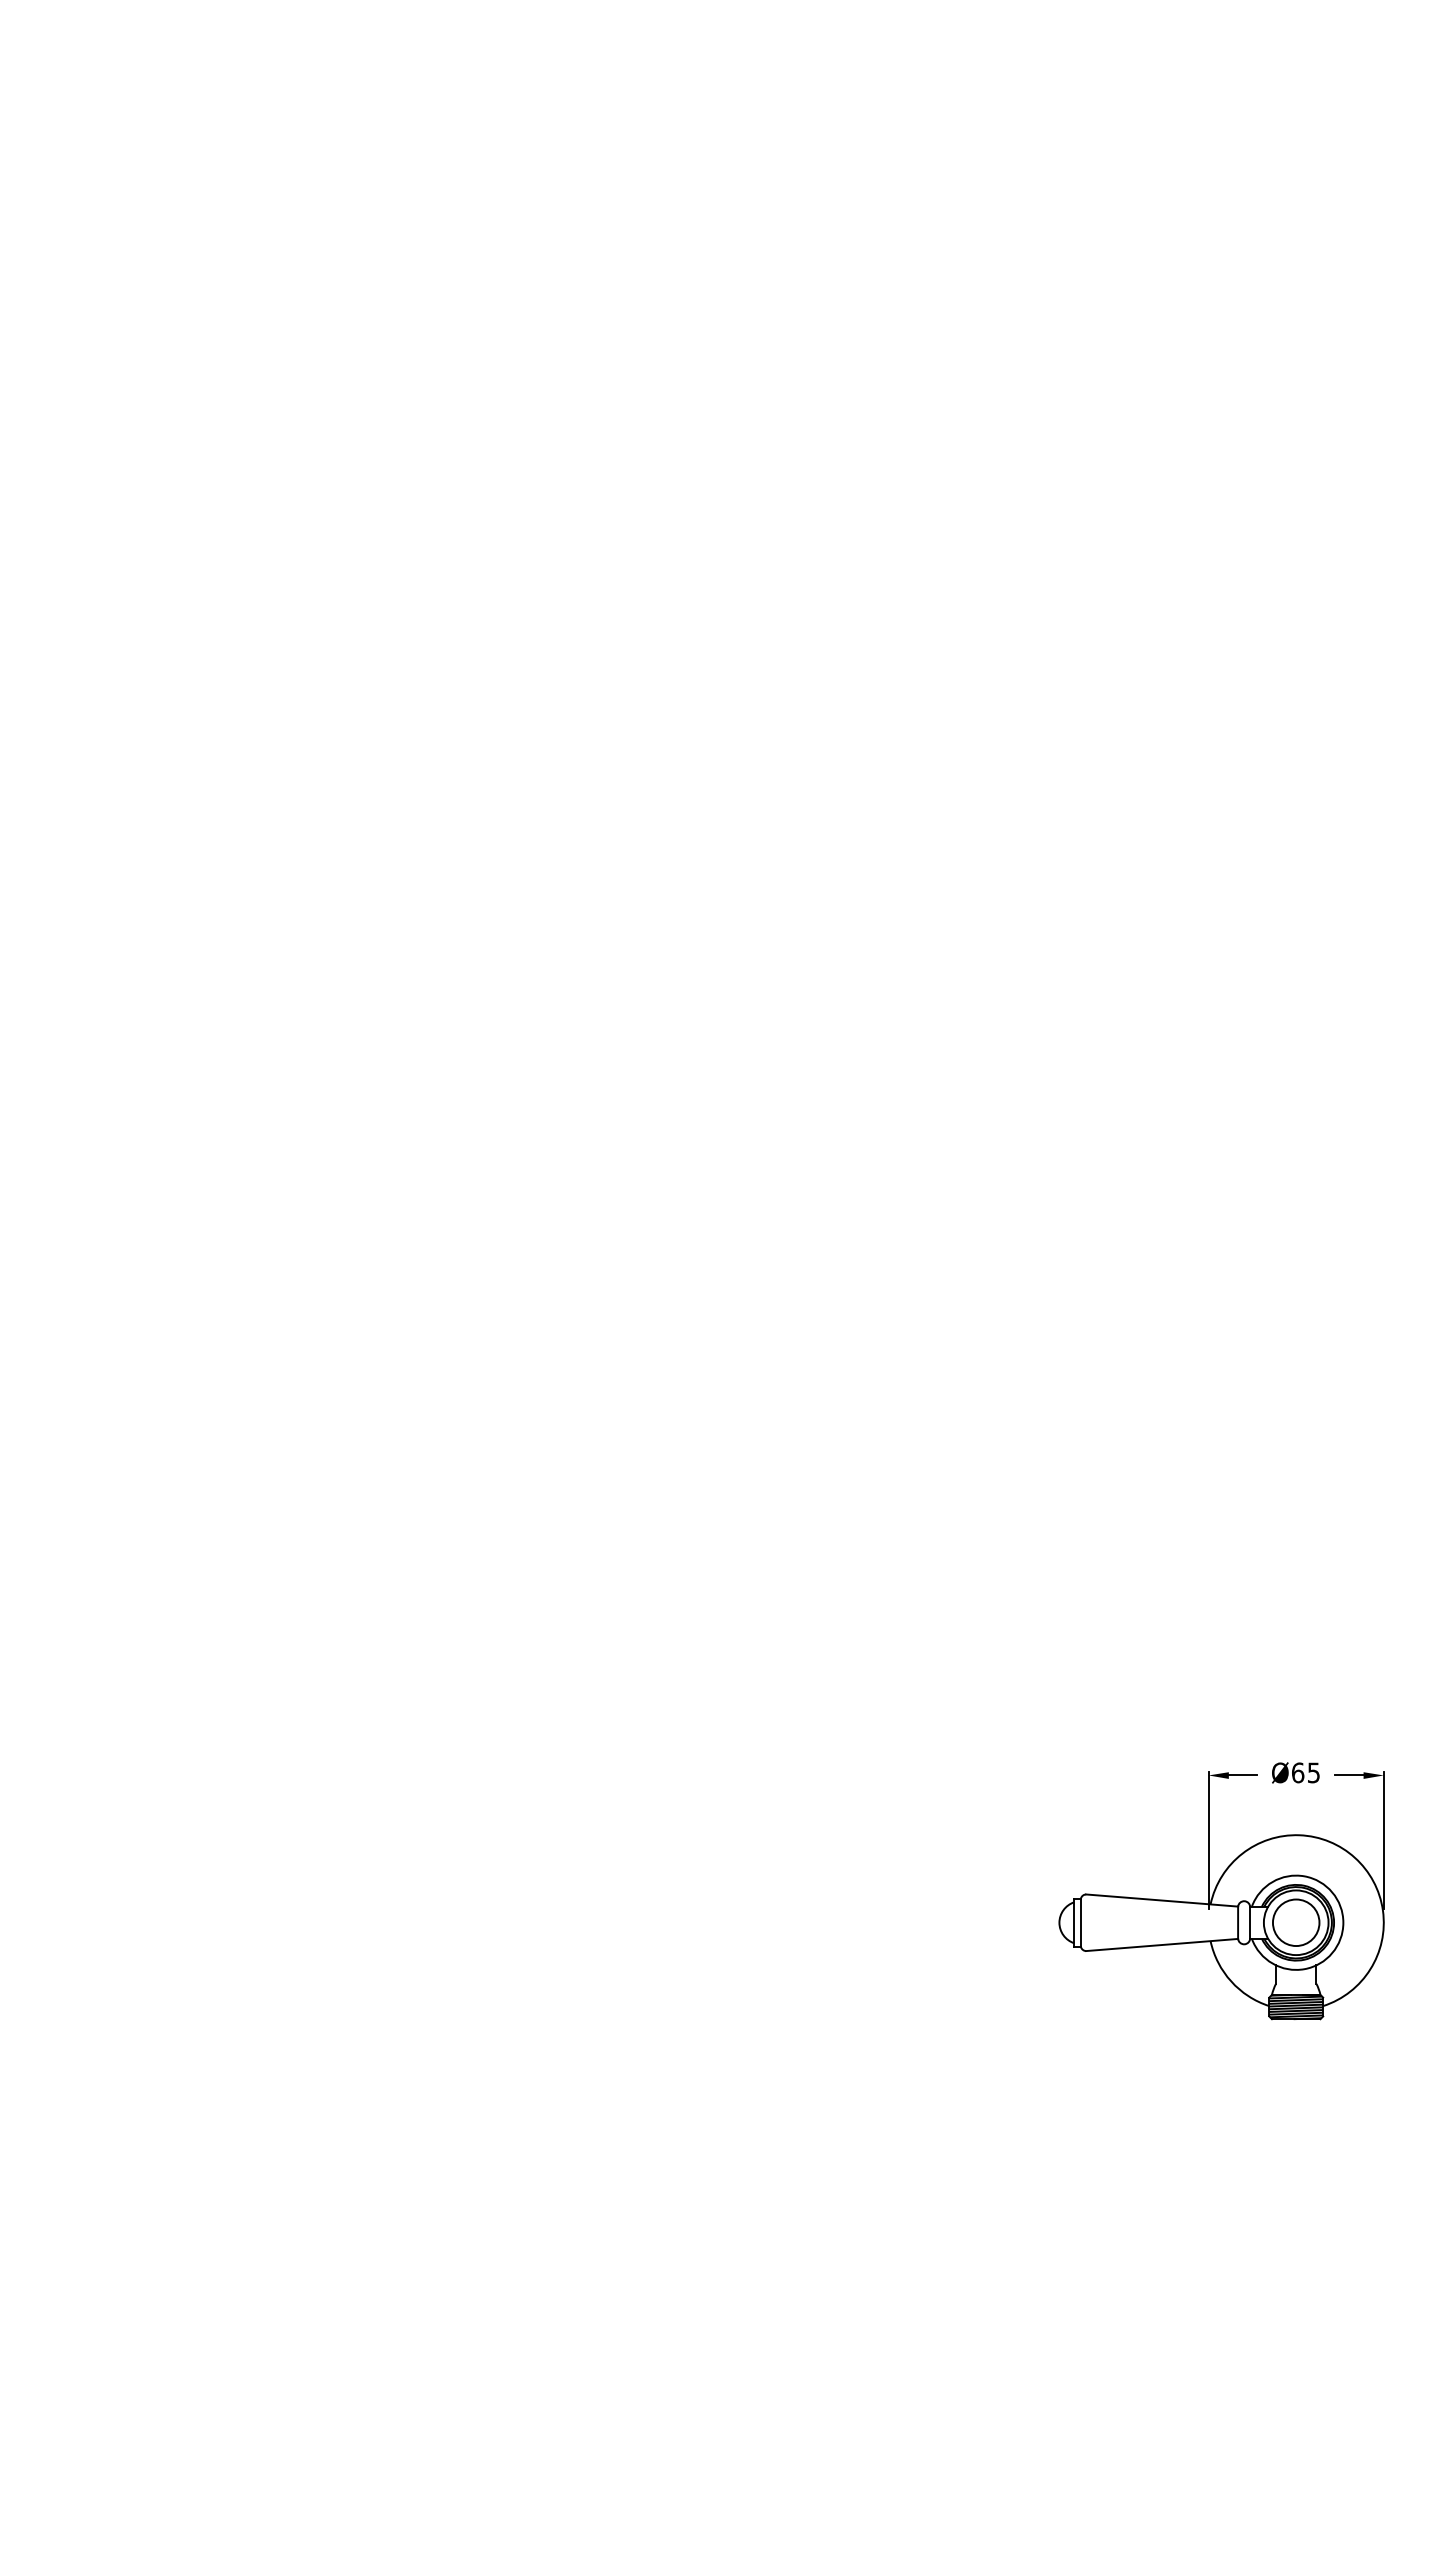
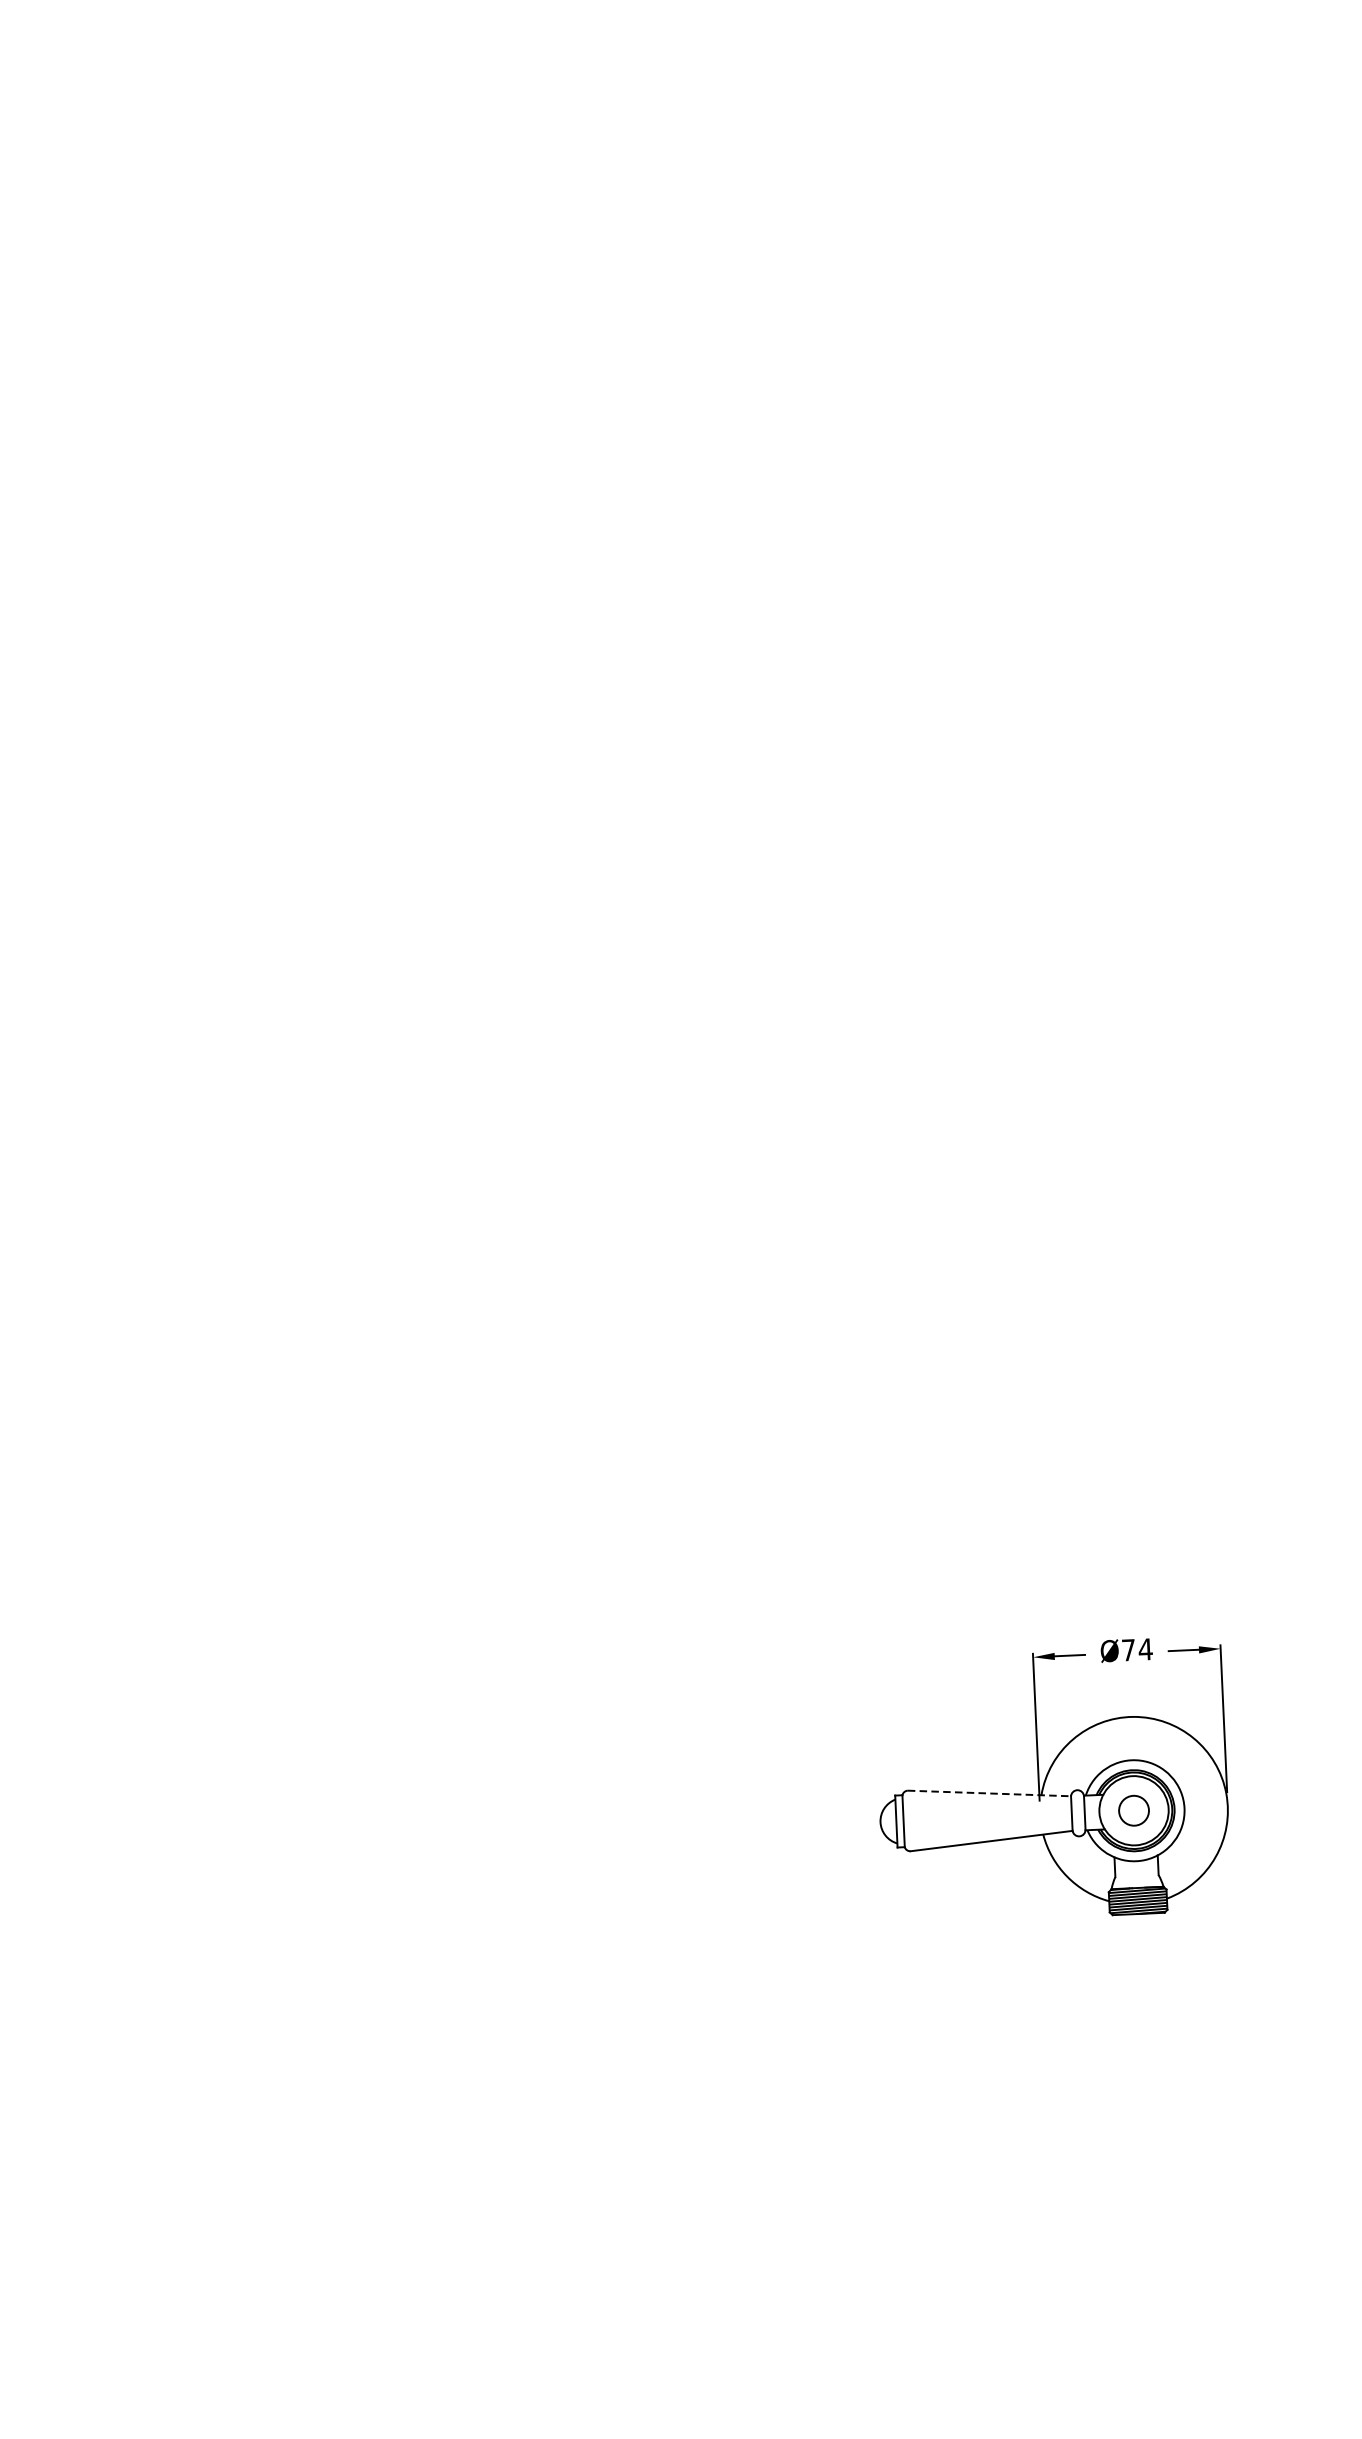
text: (1306, 1772) -> (1137, 1649), Ø65 -> Ø74
line: (1162, 1900) -> (989, 1793), solid -> dashed
circle: (1295, 1922) -> (1133, 1810), size x0.6

